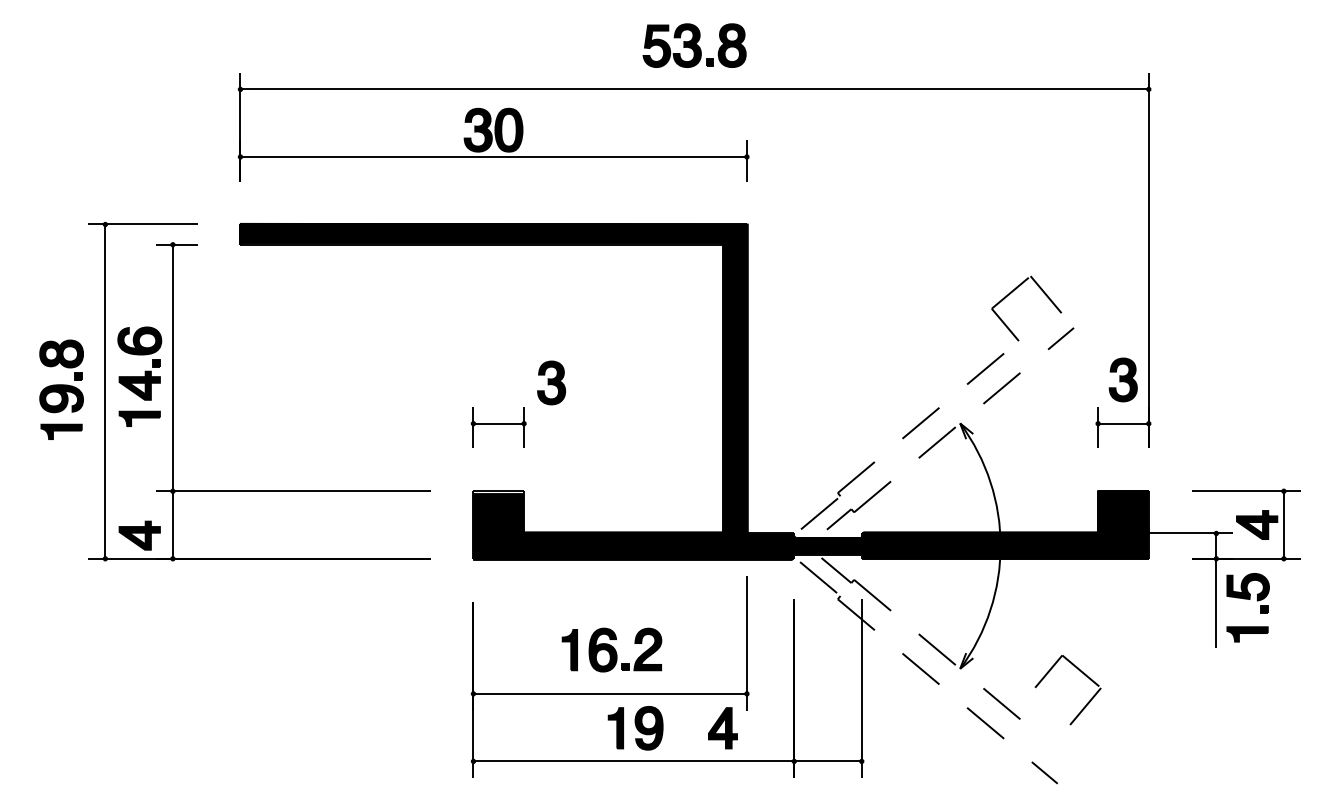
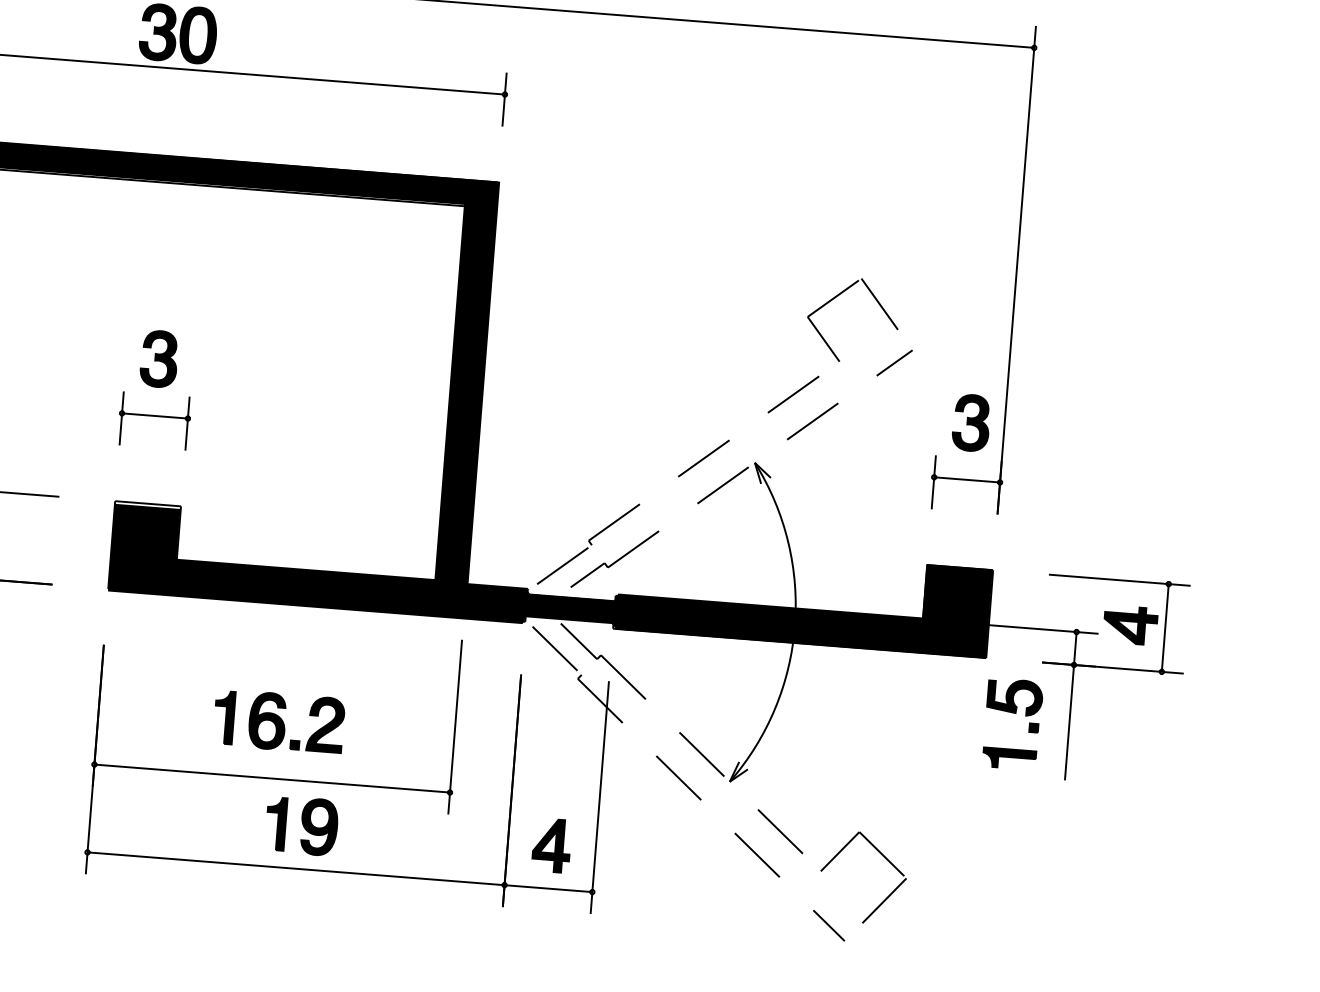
part: (551, 382) -> (159, 358), moved
part: (1247, 599) -> (1012, 713), moved
part: (1079, 671) -> (880, 854), moved
part: (722, 728) -> (551, 845), moved

